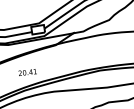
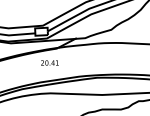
text: (27, 72) -> (49, 62), moved

